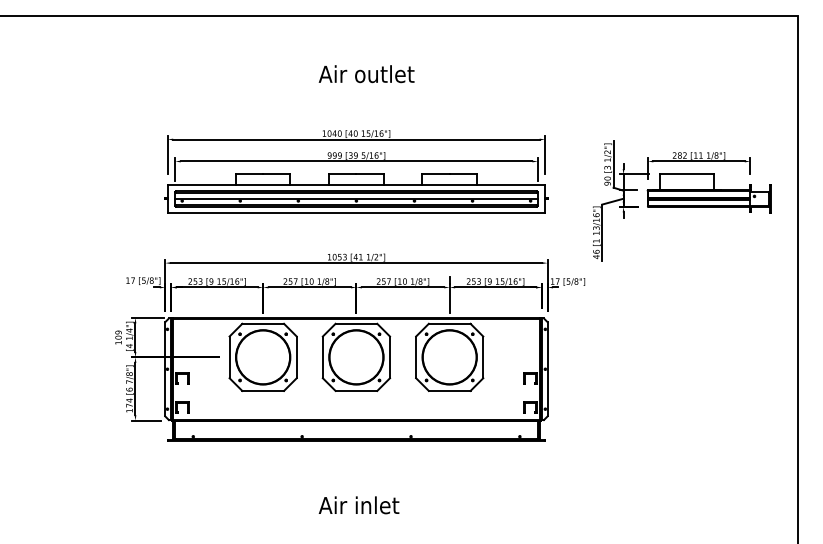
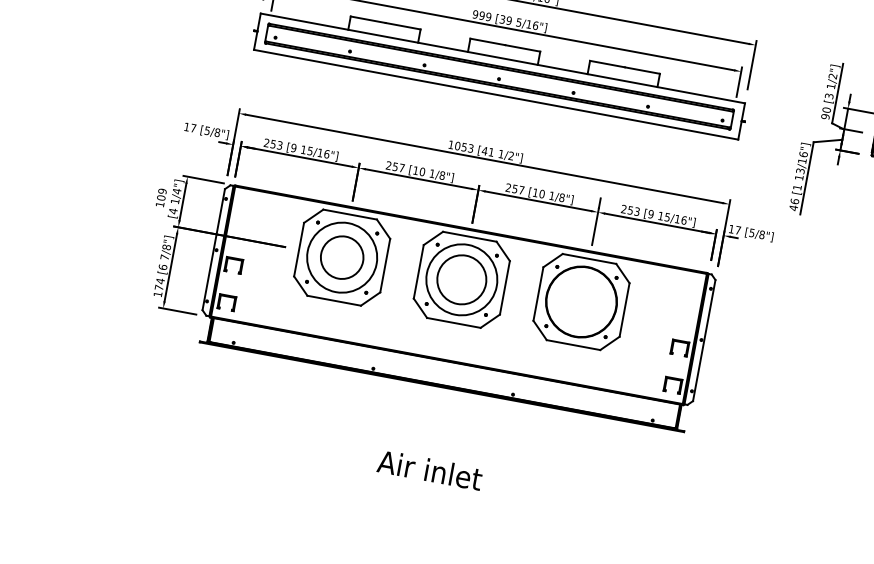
line: (356, 198) -> (499, 75), removed
circle: (262, 357) -> (341, 257), size x0.6
circle: (356, 357) -> (461, 280), size x0.7

